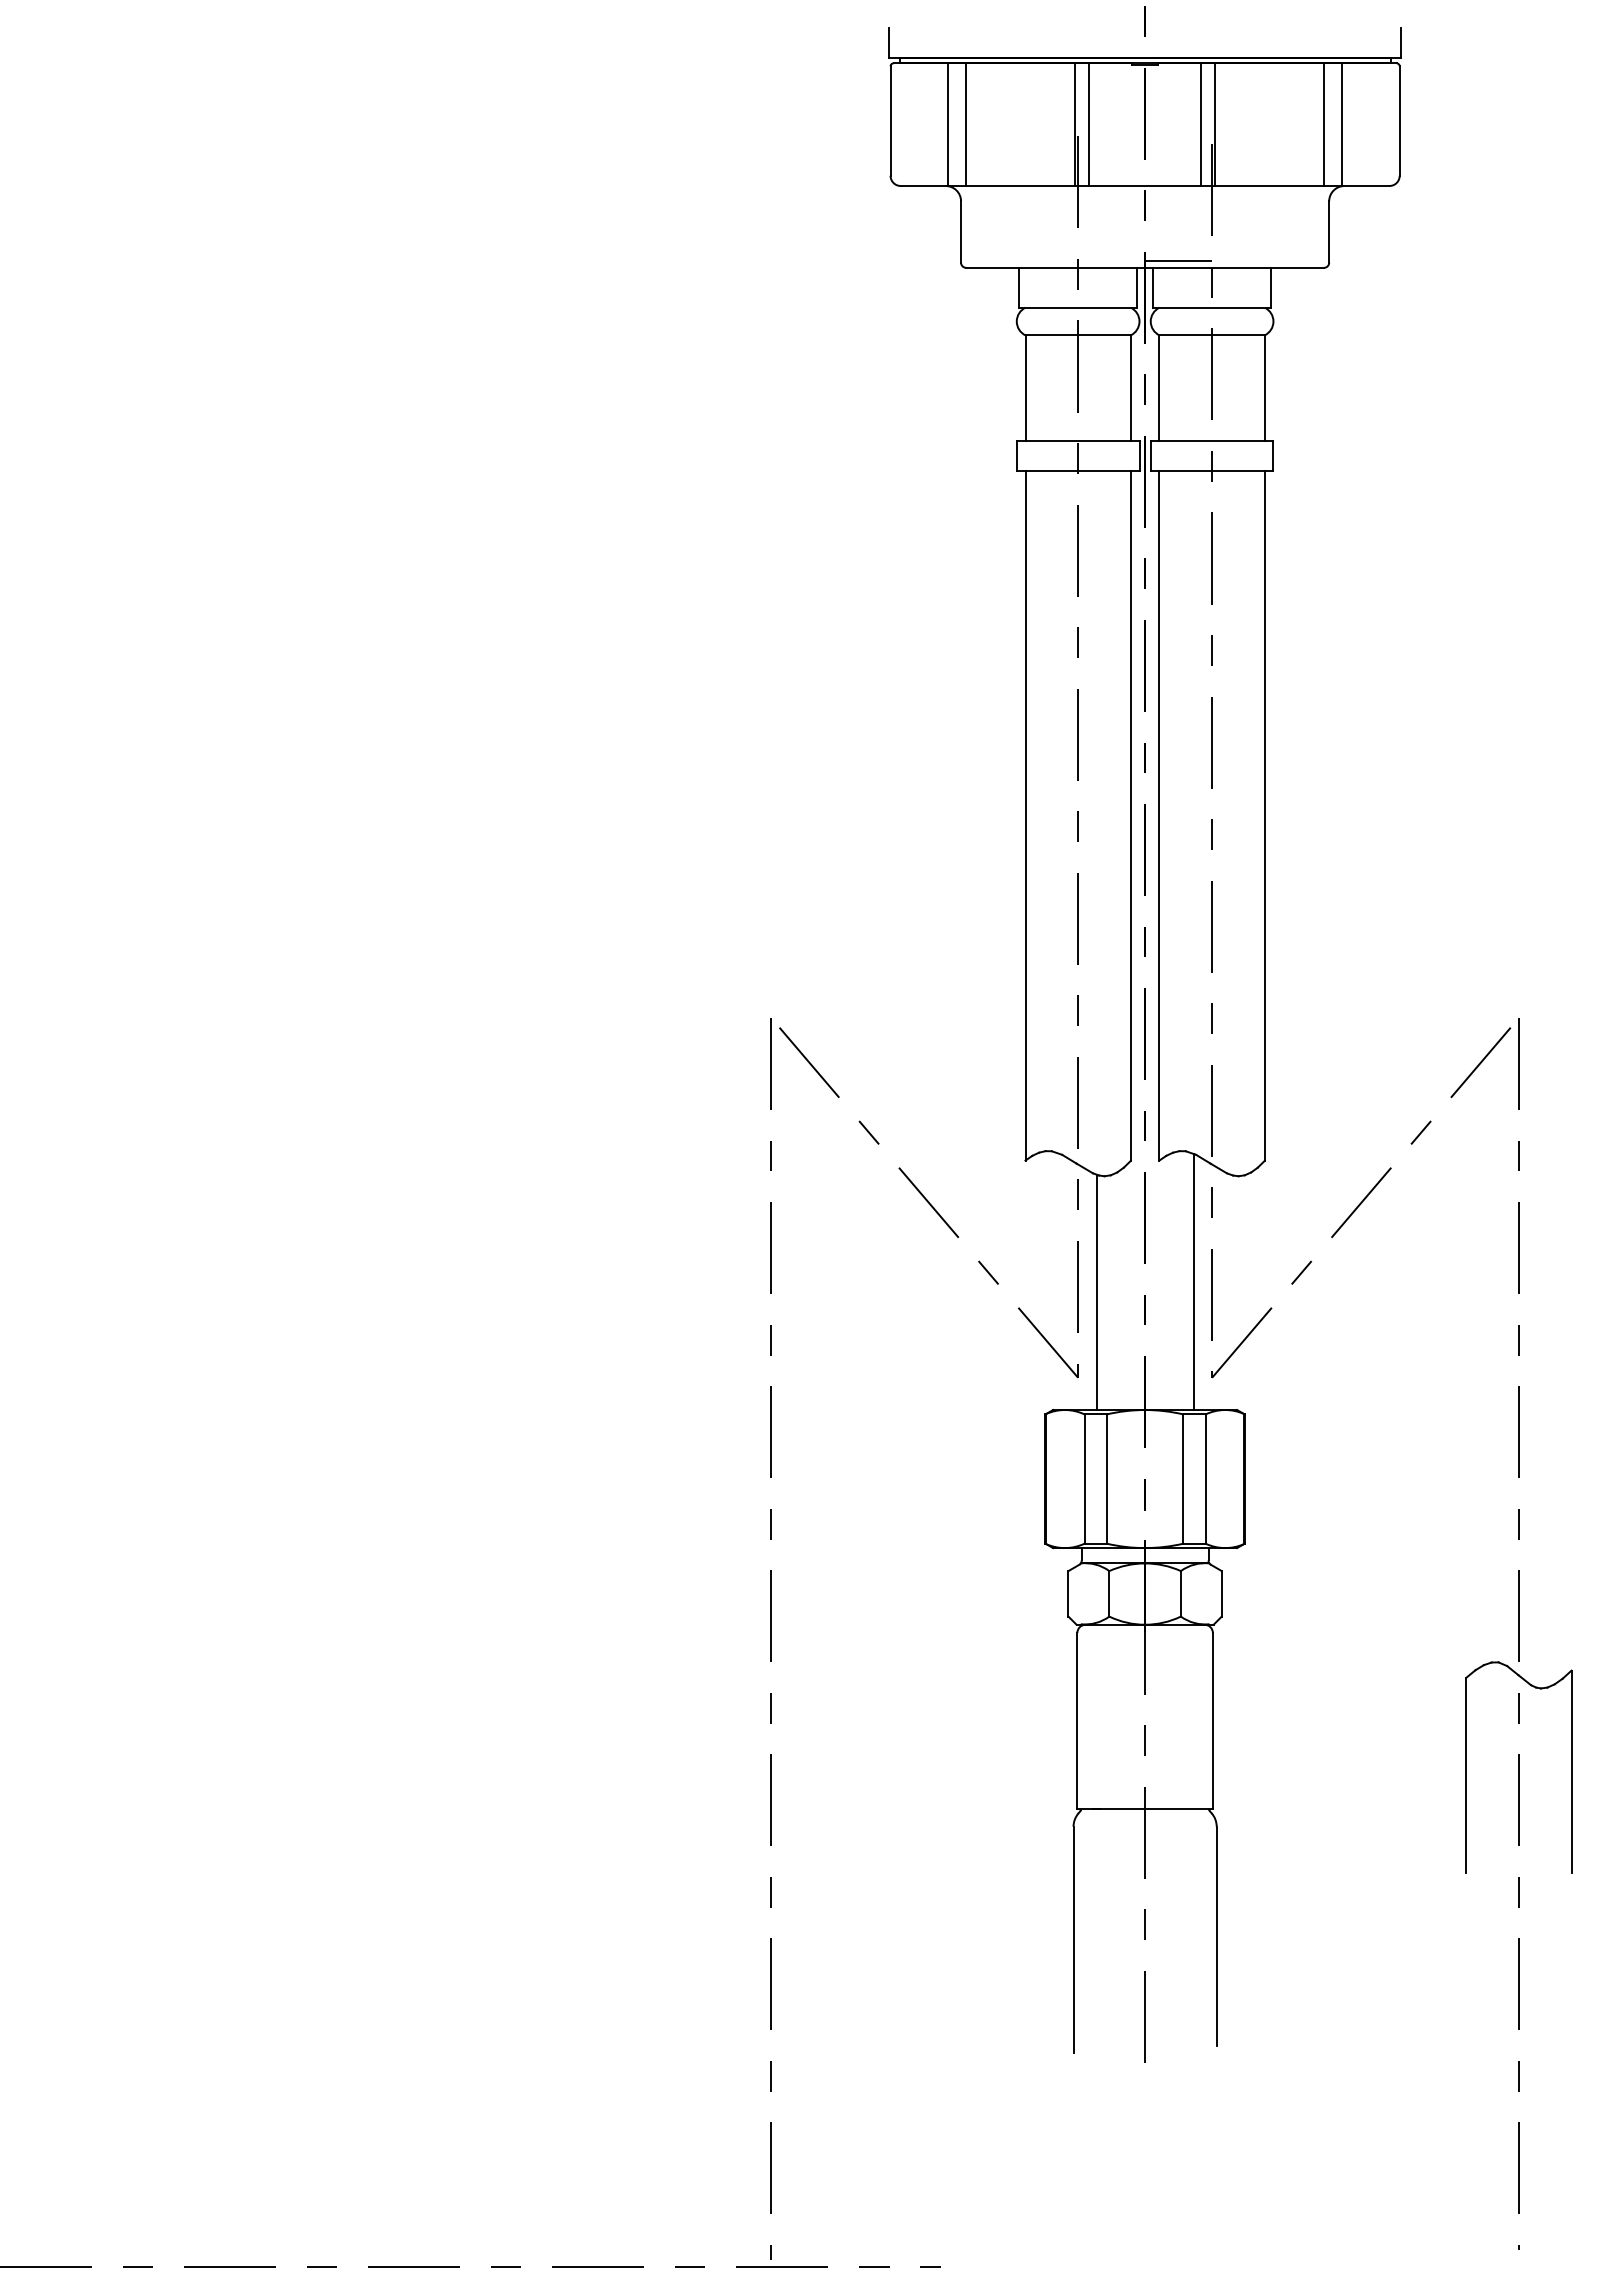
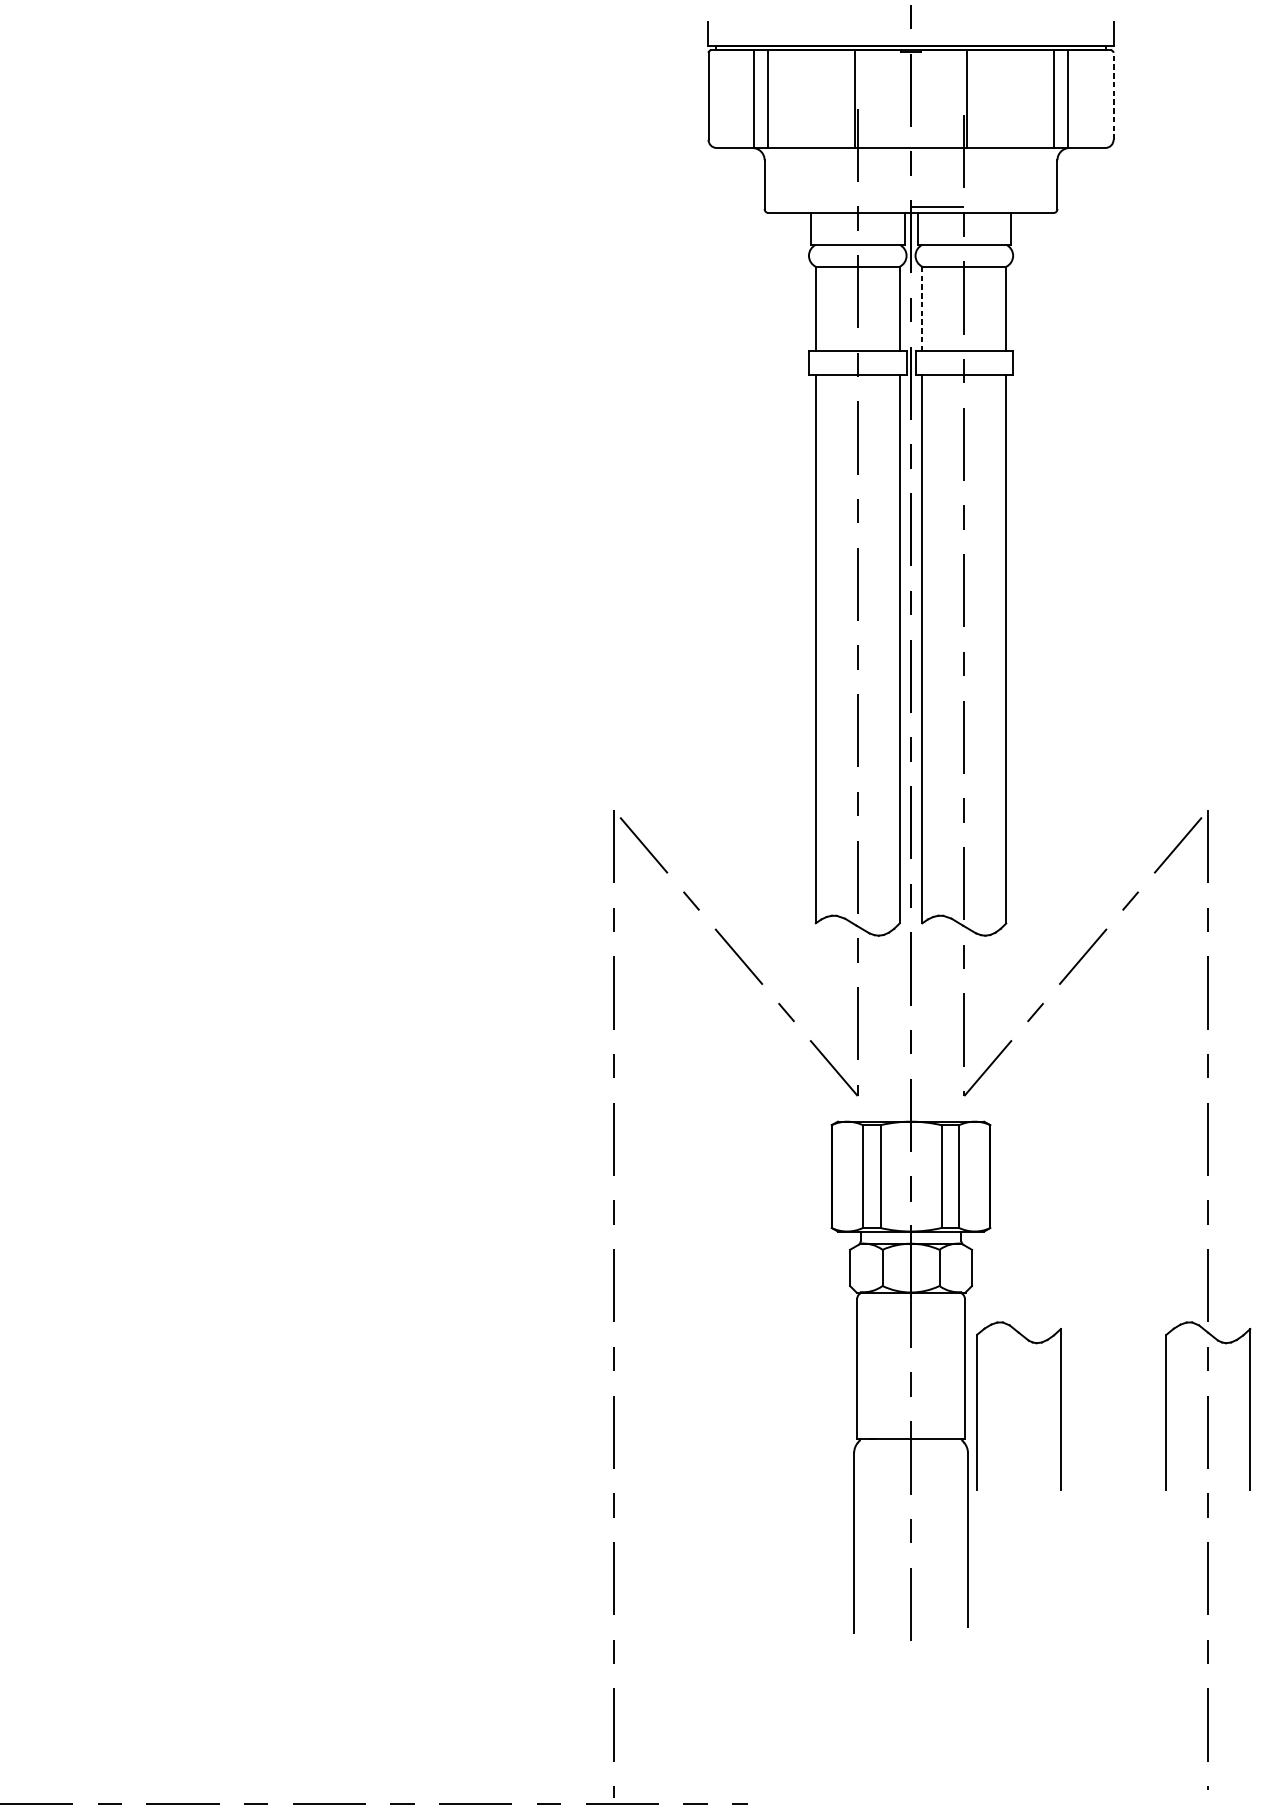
line: (1399, 121) -> (1113, 96), solid -> dashed
line: (1089, 124) -> (866, 99), removed
line: (1200, 124) -> (955, 99), removed
line: (1159, 388) -> (922, 309), solid -> dashed
line: (1193, 1281) -> (949, 1019), removed
line: (1096, 1292) -> (872, 1028), removed
part: (1228, 1767) -> (977, 1406), added

